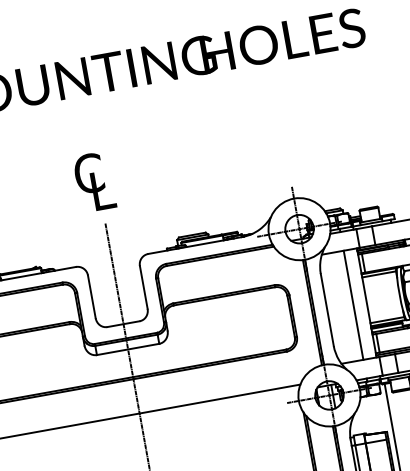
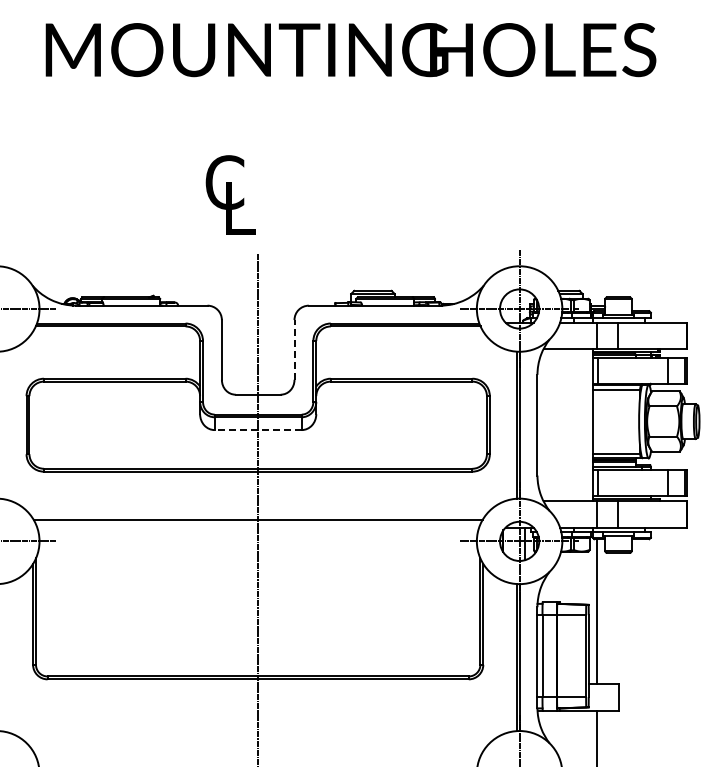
text: (94, 181) -> (230, 194), moved
line: (143, 287) -> (294, 349), solid -> dashed
line: (353, 304) -> (574, 424), removed
line: (128, 349) -> (258, 430), solid -> dashed

